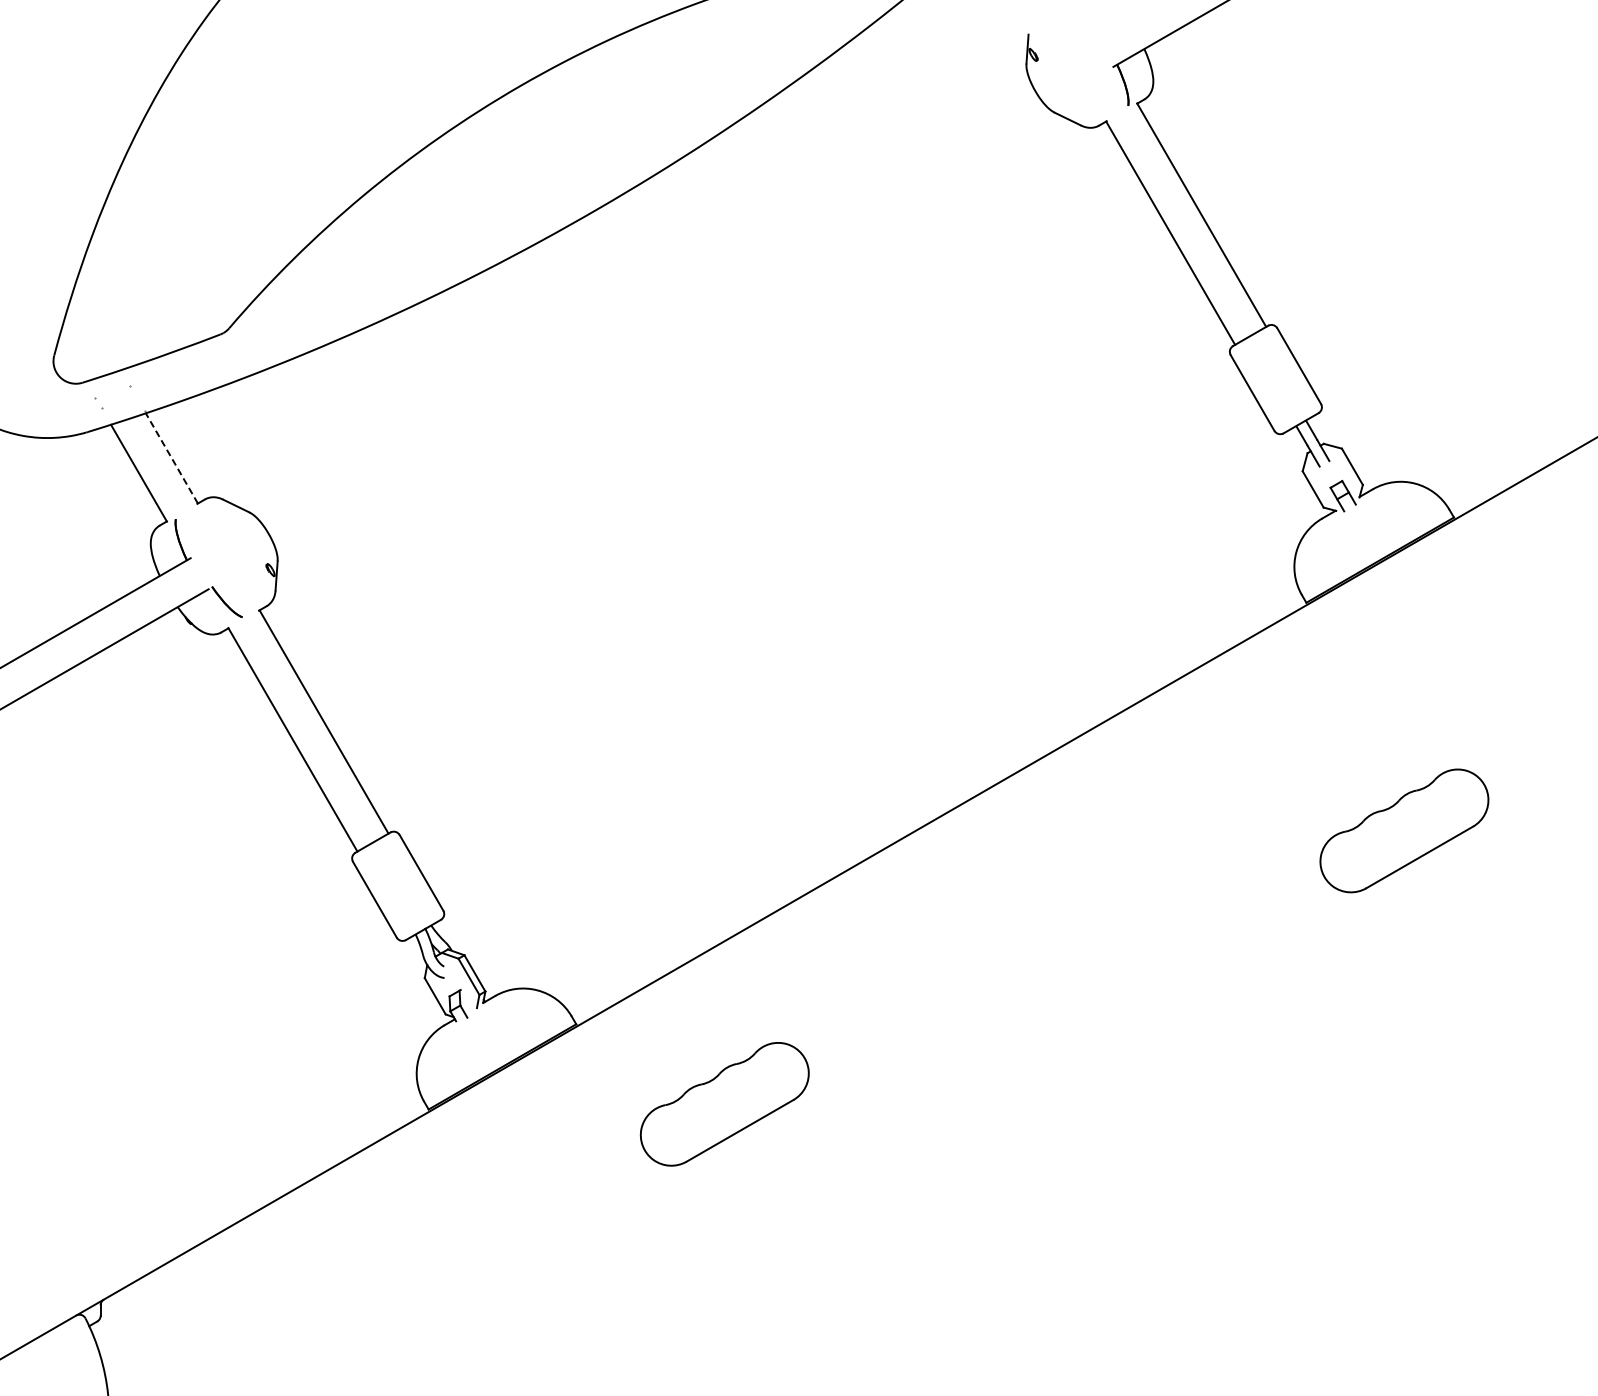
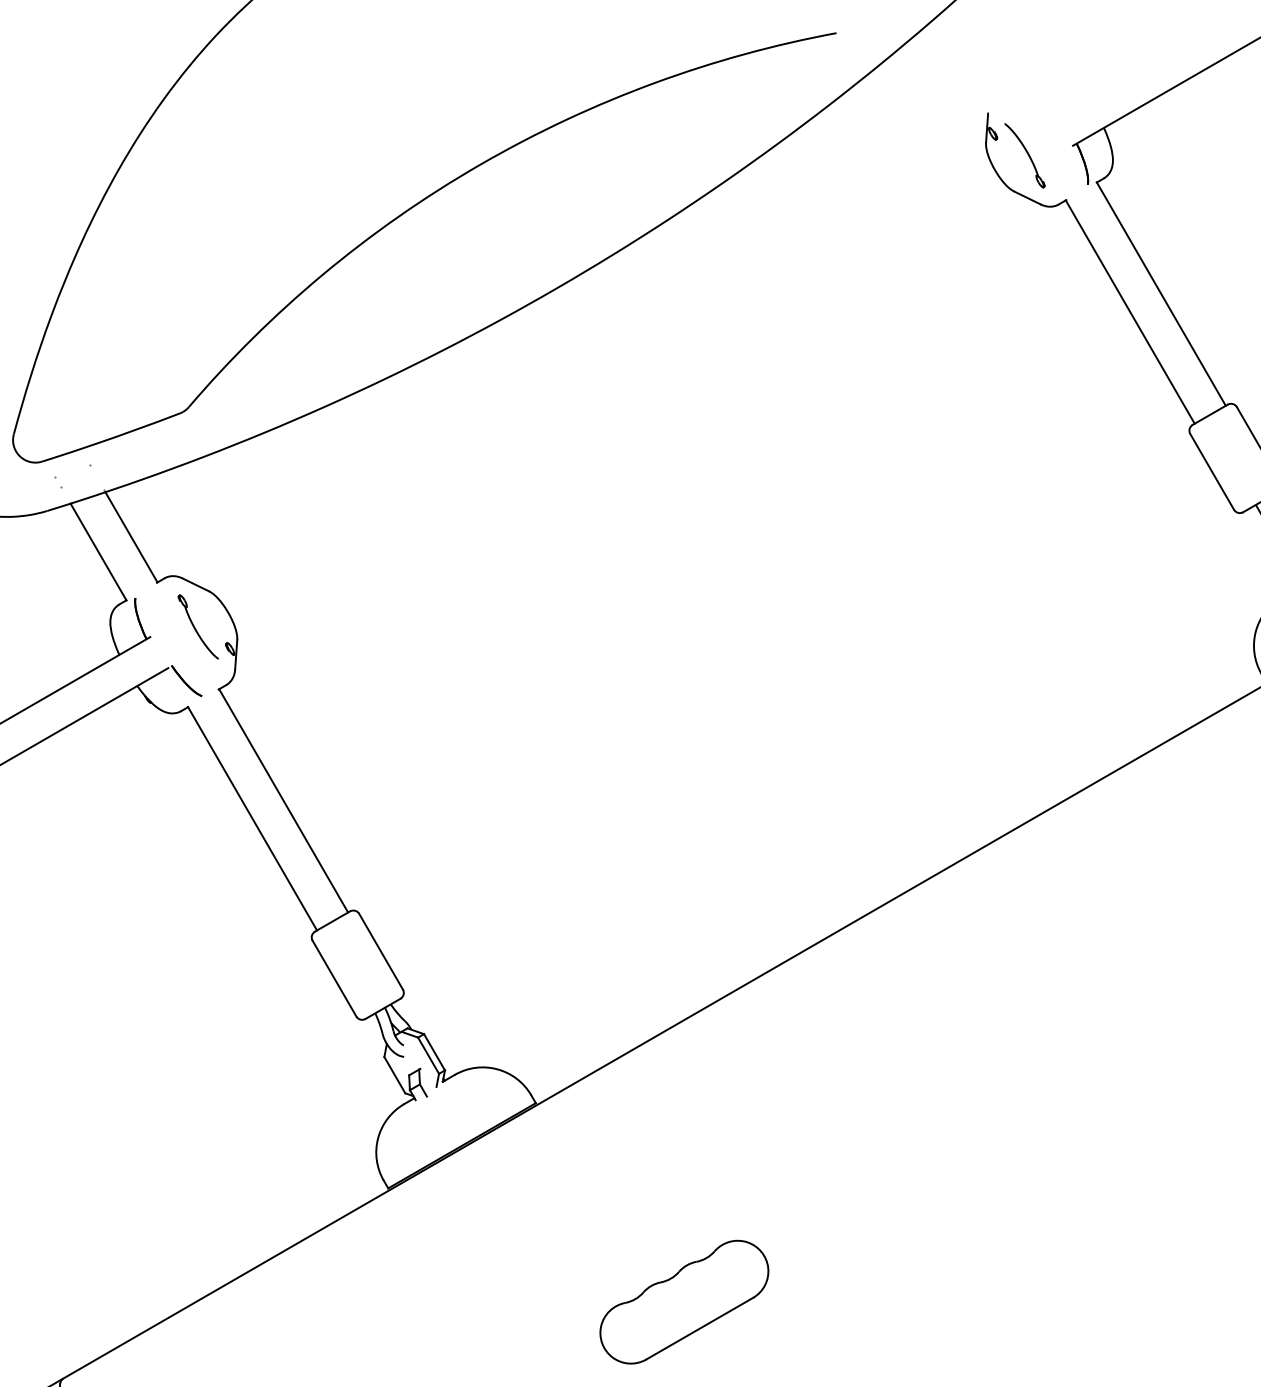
part: (1065, 76) -> (1025, 155), added
line: (171, 458) -> (131, 537), dashed -> solid
part: (238, 547) -> (198, 626), added
part: (724, 1104) -> (684, 1302), moved

